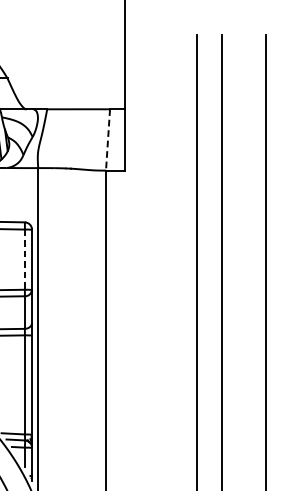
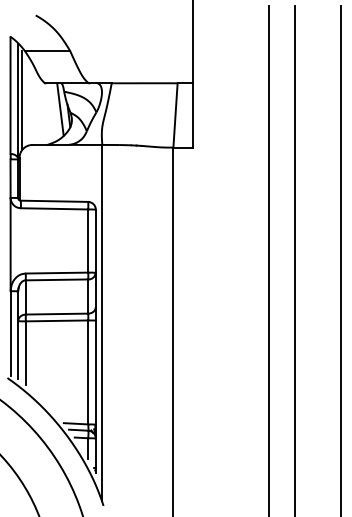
line: (108, 139) -> (175, 115), dashed -> solid
line: (25, 260) -> (88, 241), dashed -> solid

